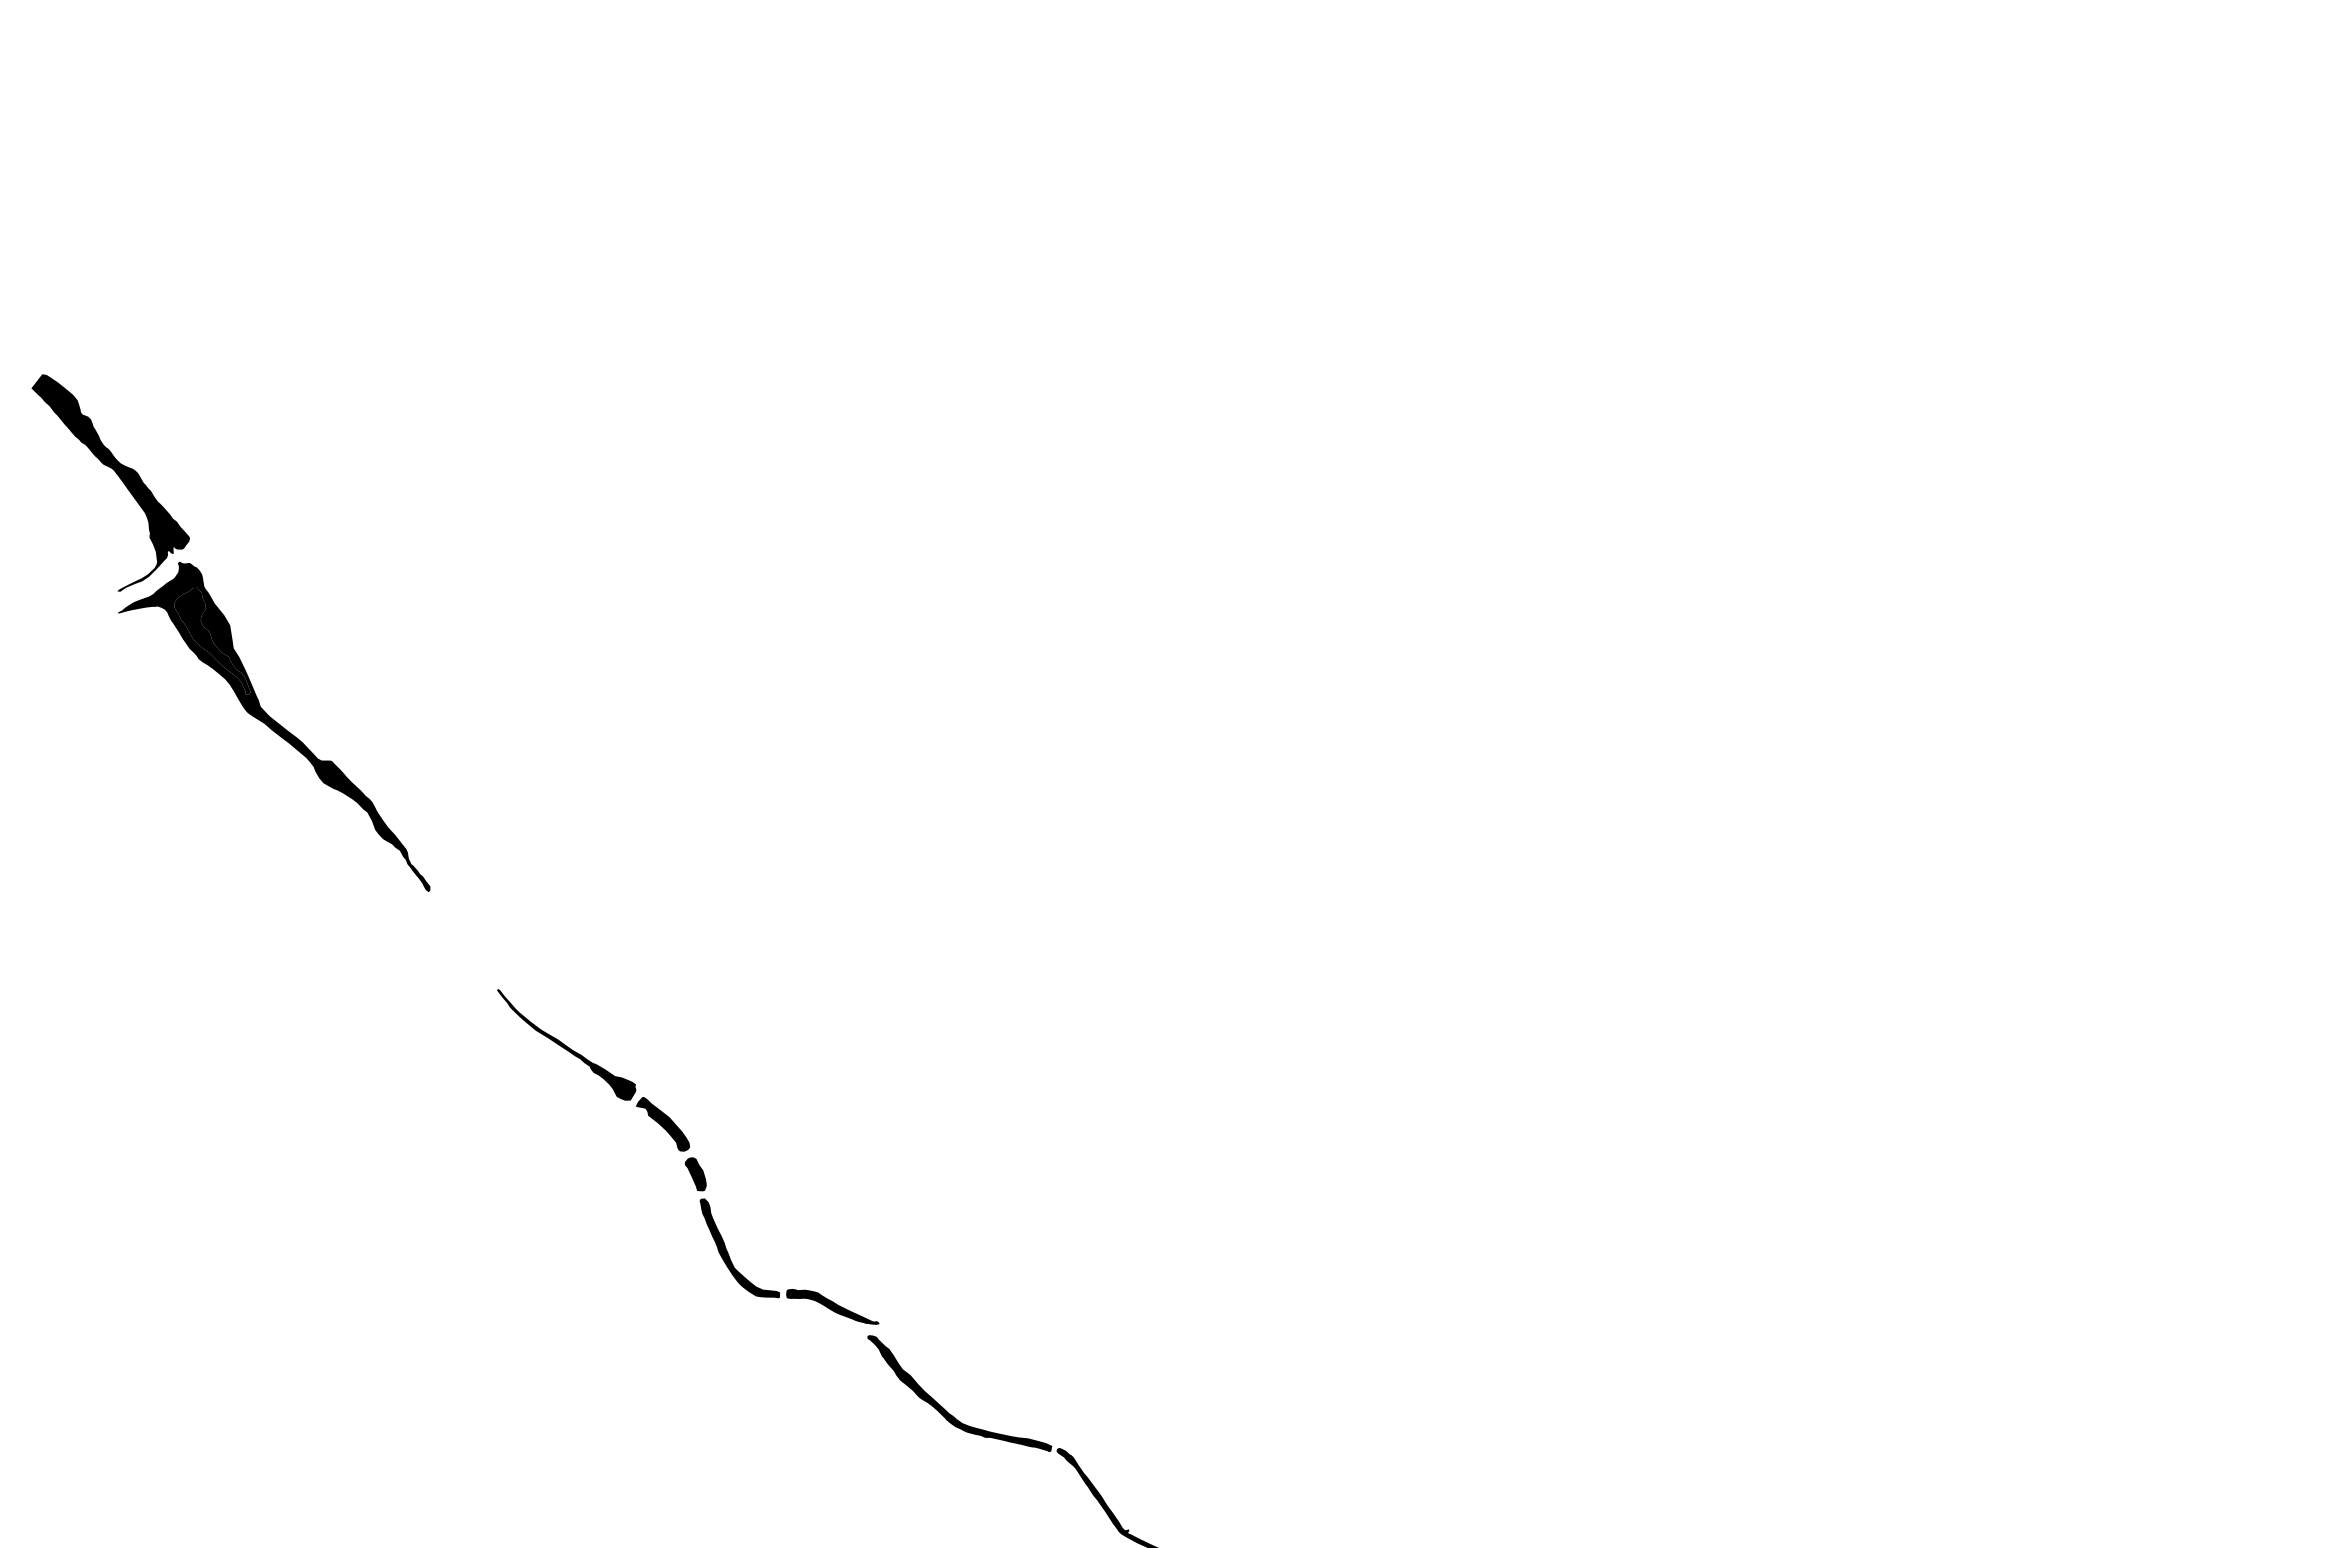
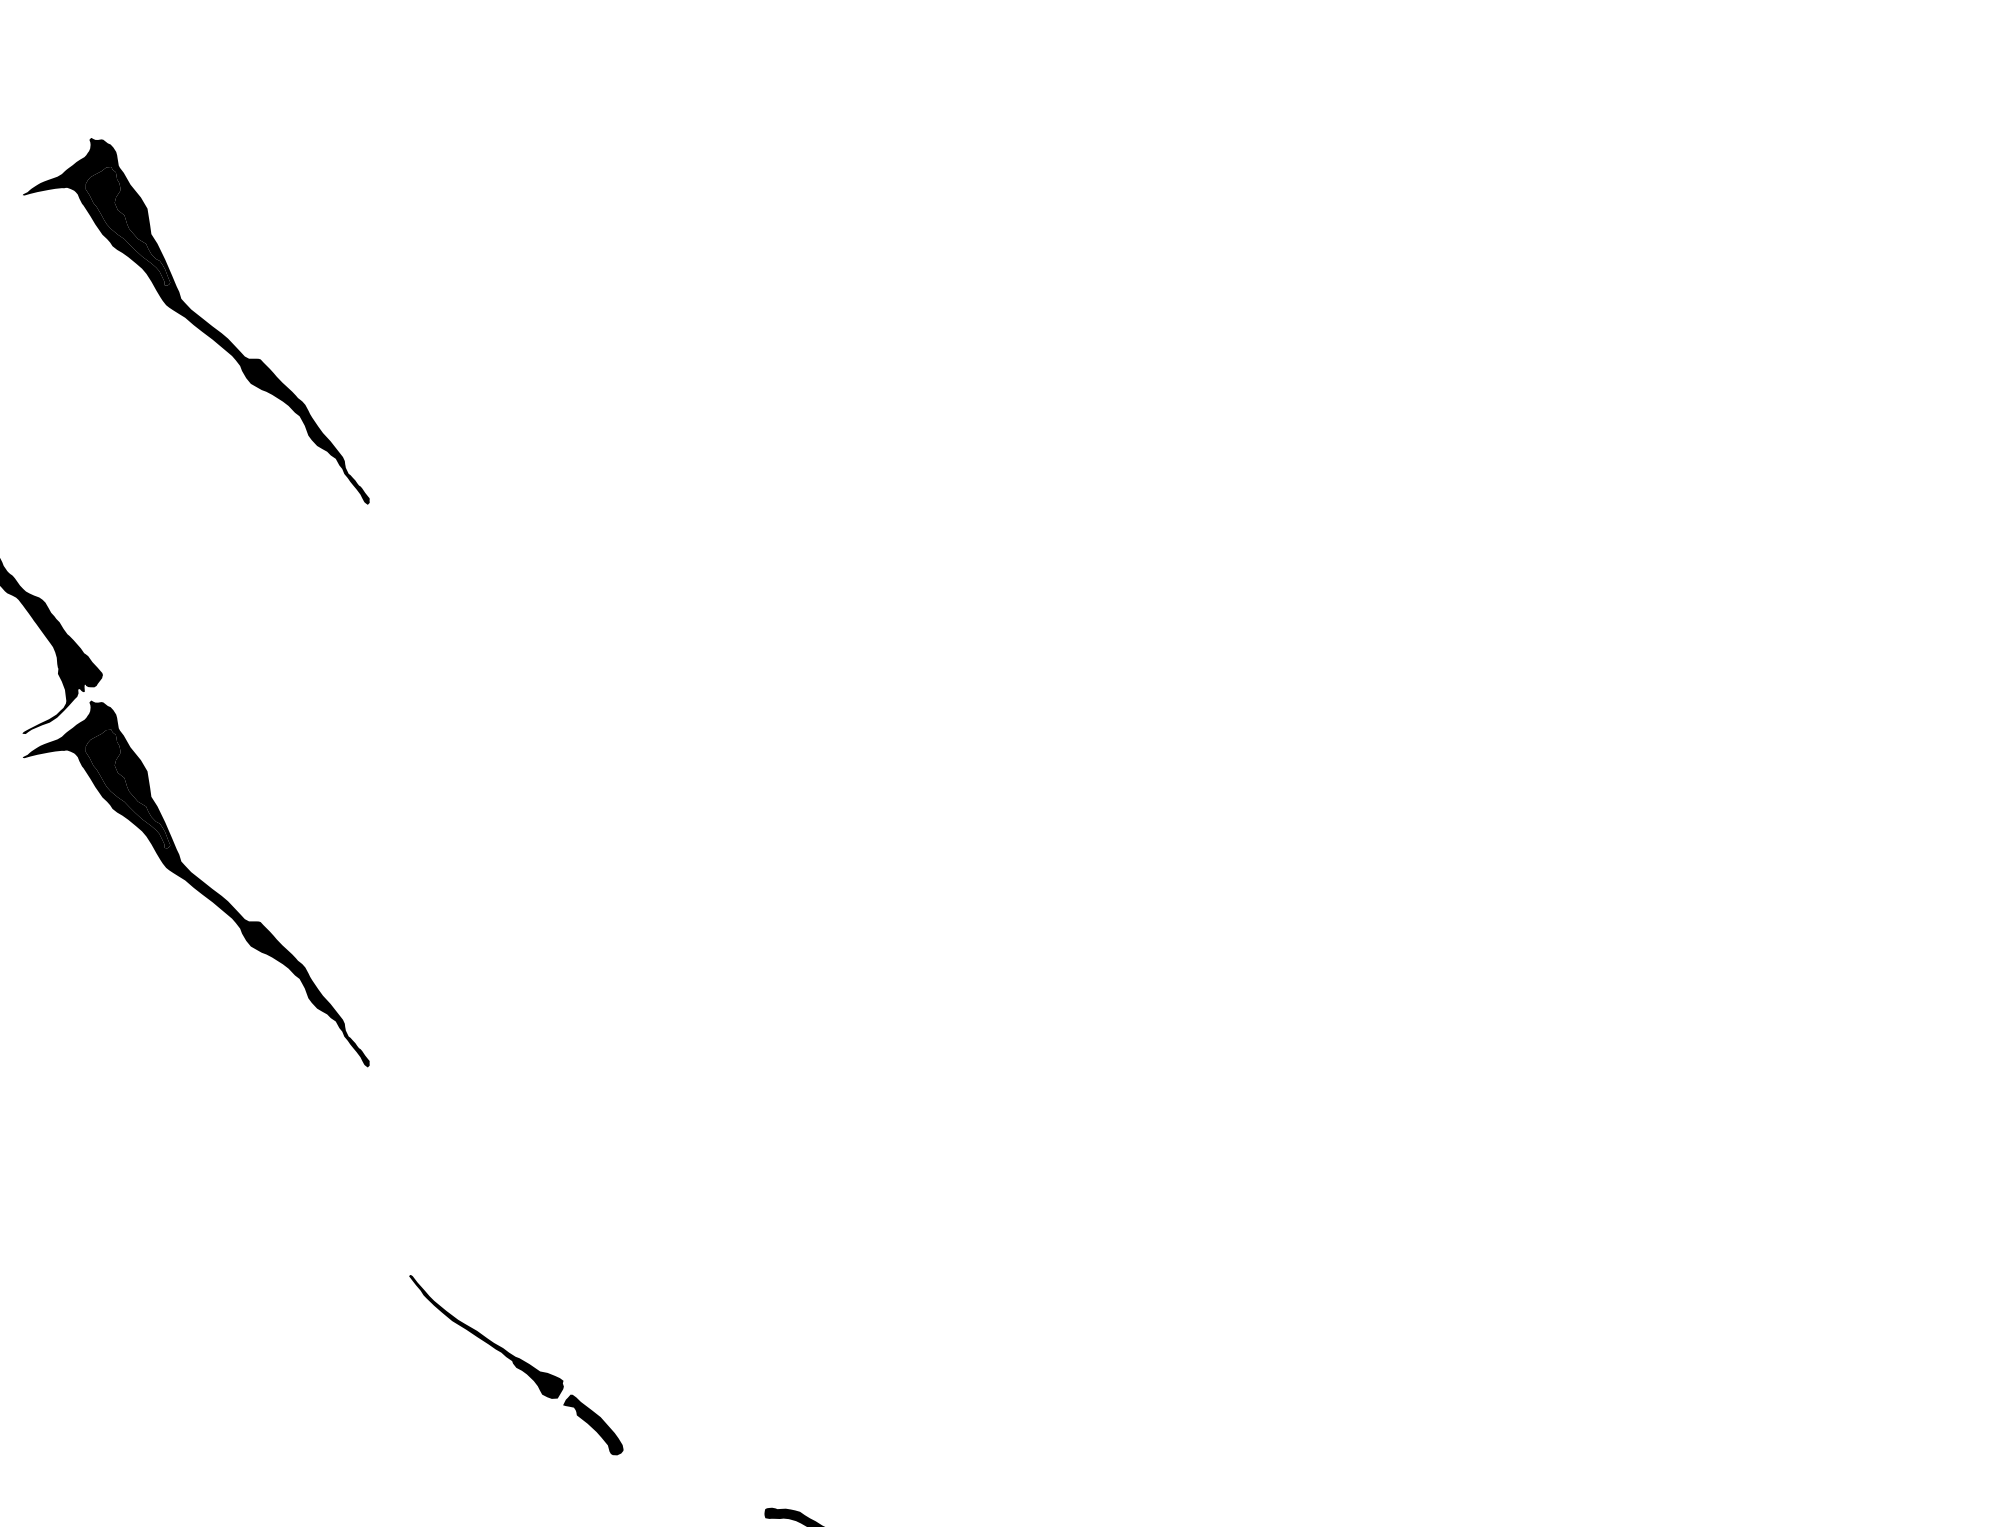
part: (274, 219) -> (196, 320), added
part: (593, 1070) -> (516, 1365), moved
fill: (695, 1174) -> (663, 1380), removed
fill: (739, 1248) -> (712, 1462), removed

